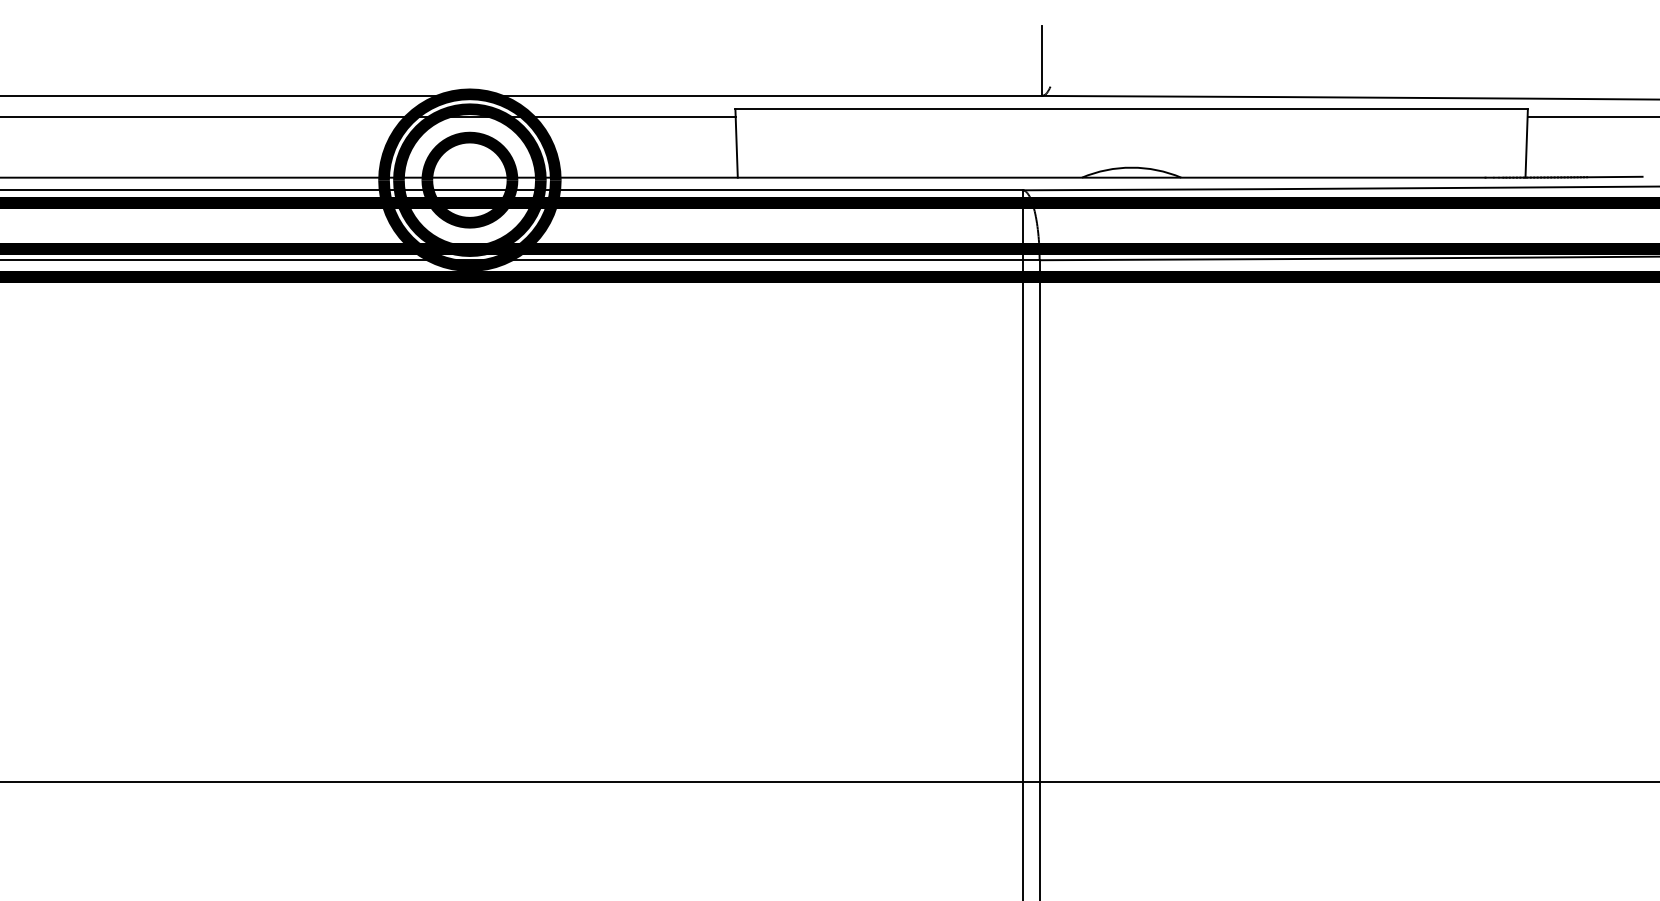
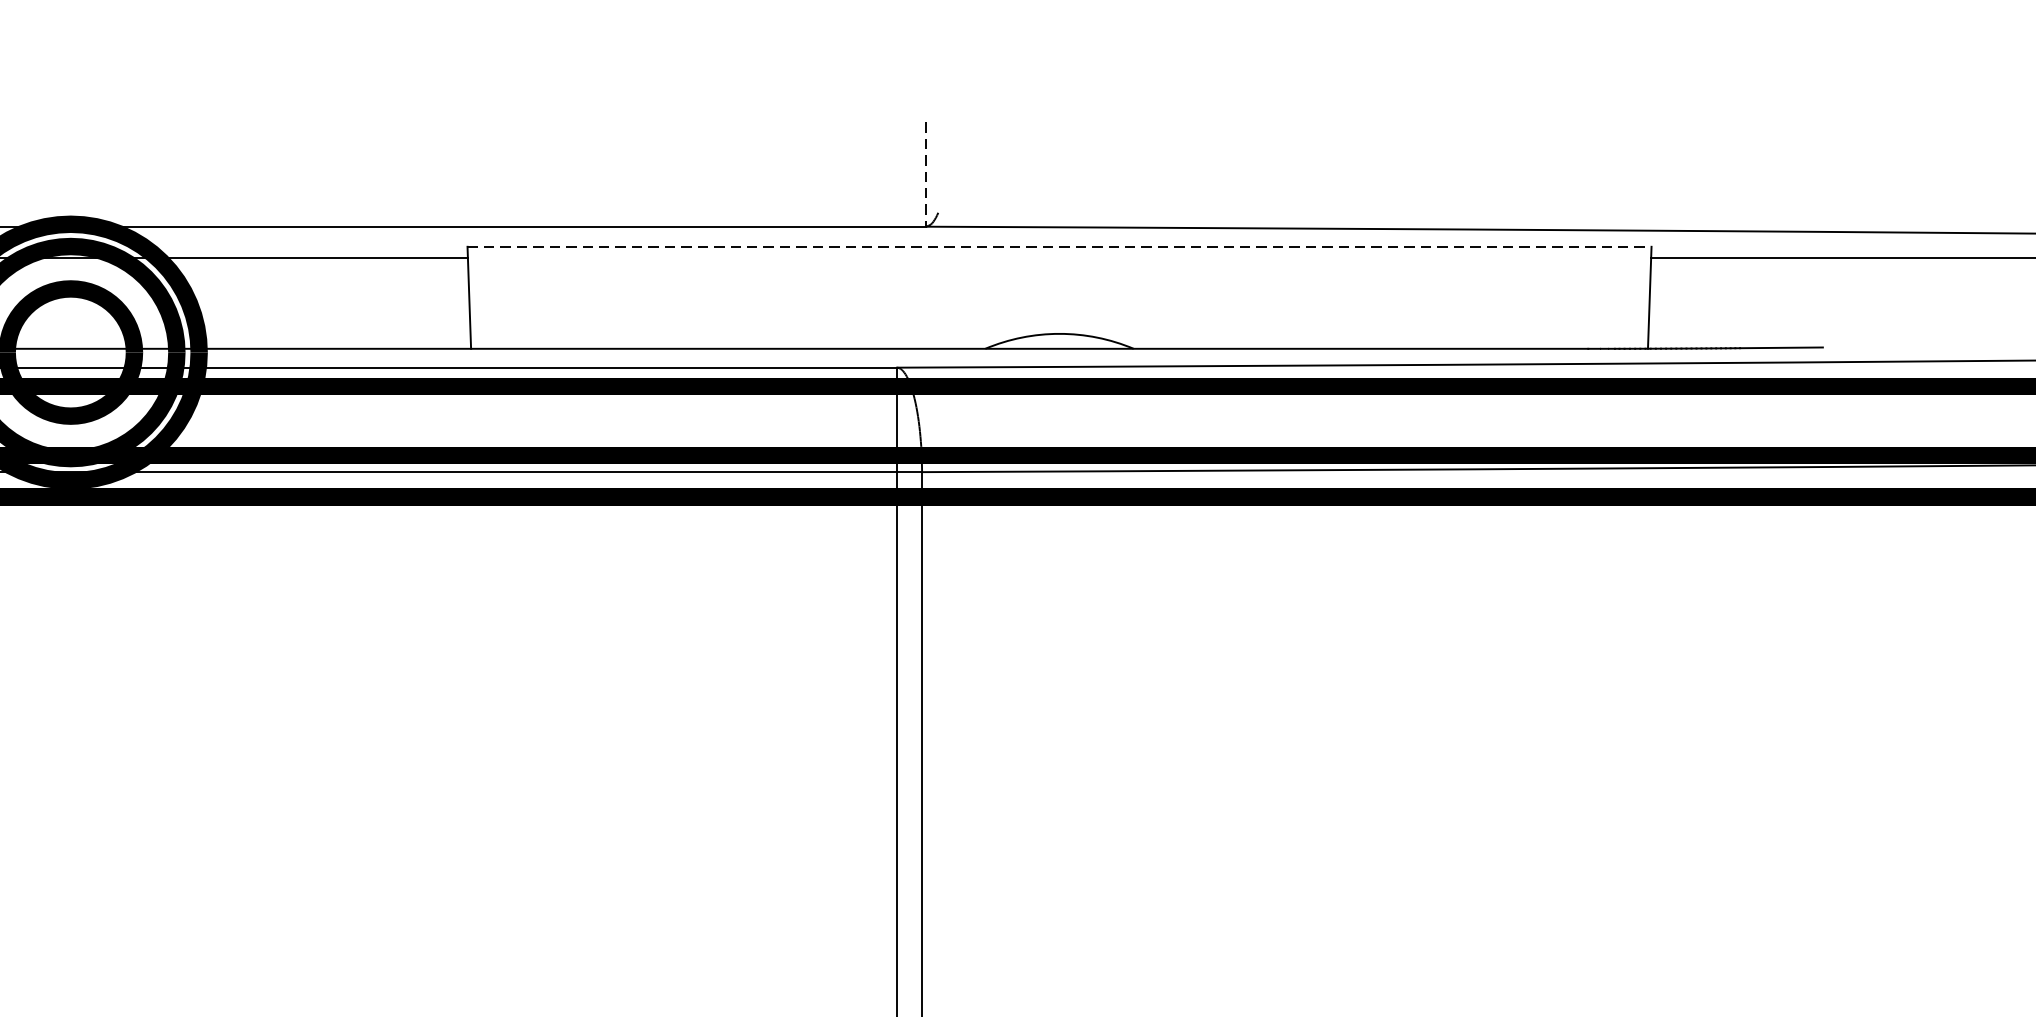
line: (1042, 61) -> (926, 175), solid -> dashed
line: (1132, 109) -> (1060, 246), solid -> dashed

